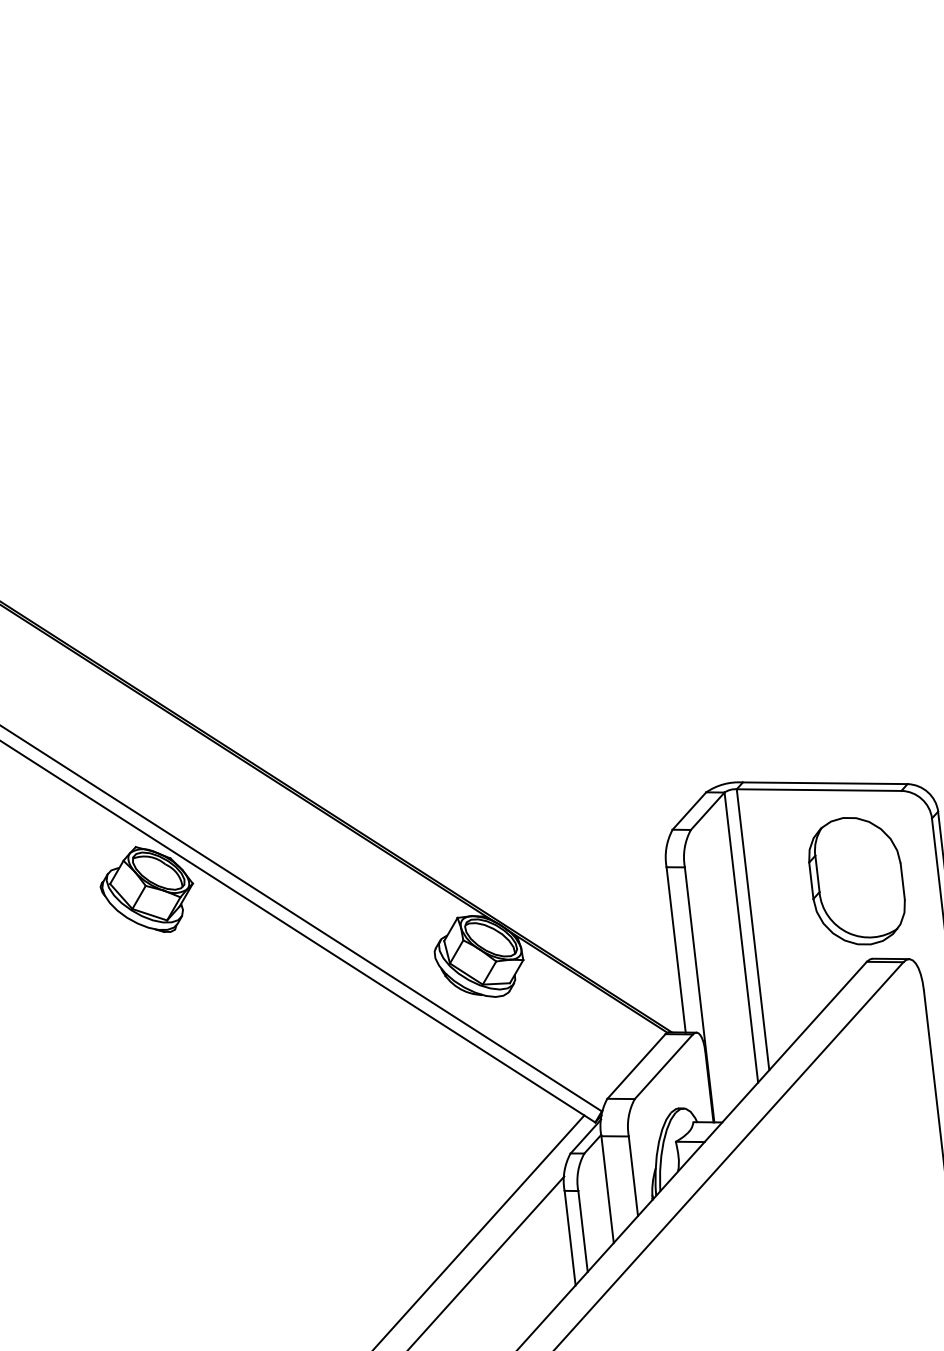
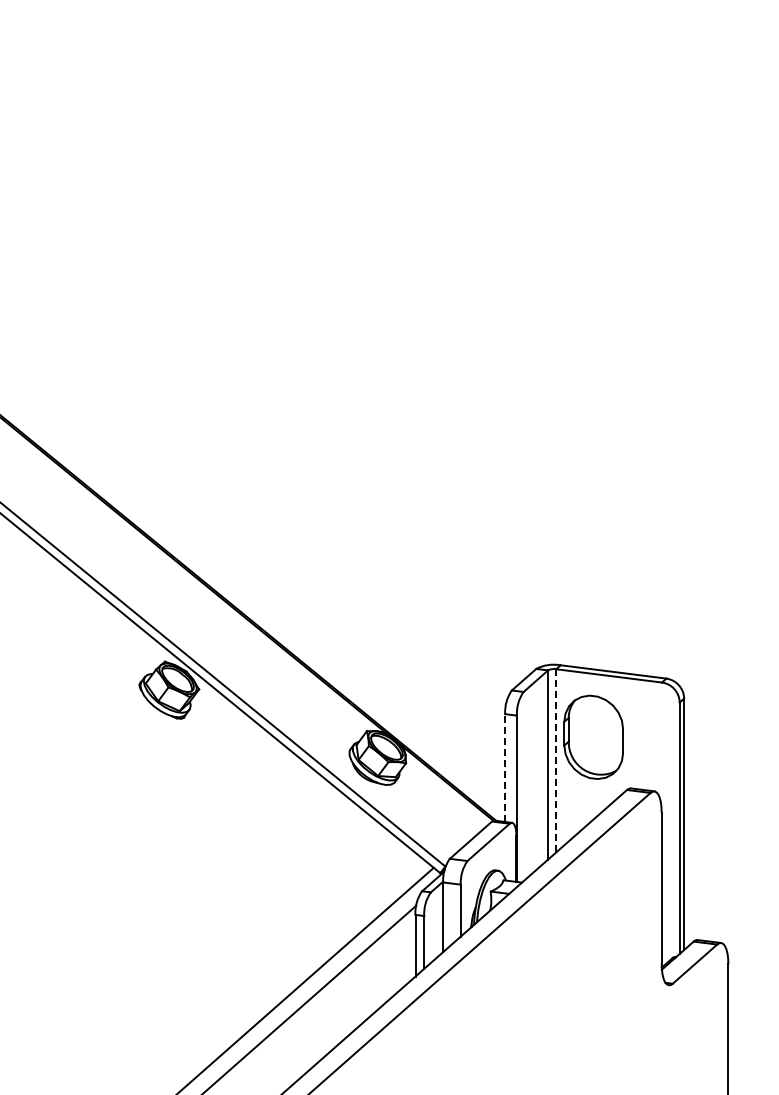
part: (856, 879) -> (593, 736), moved
line: (753, 929) -> (556, 760), solid -> dashed
line: (676, 950) -> (505, 768), solid -> dashed

